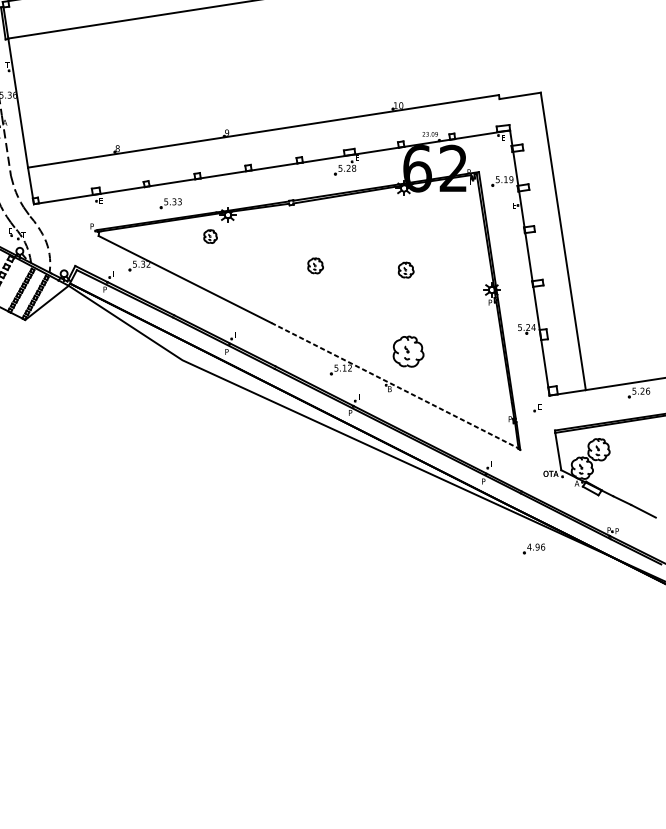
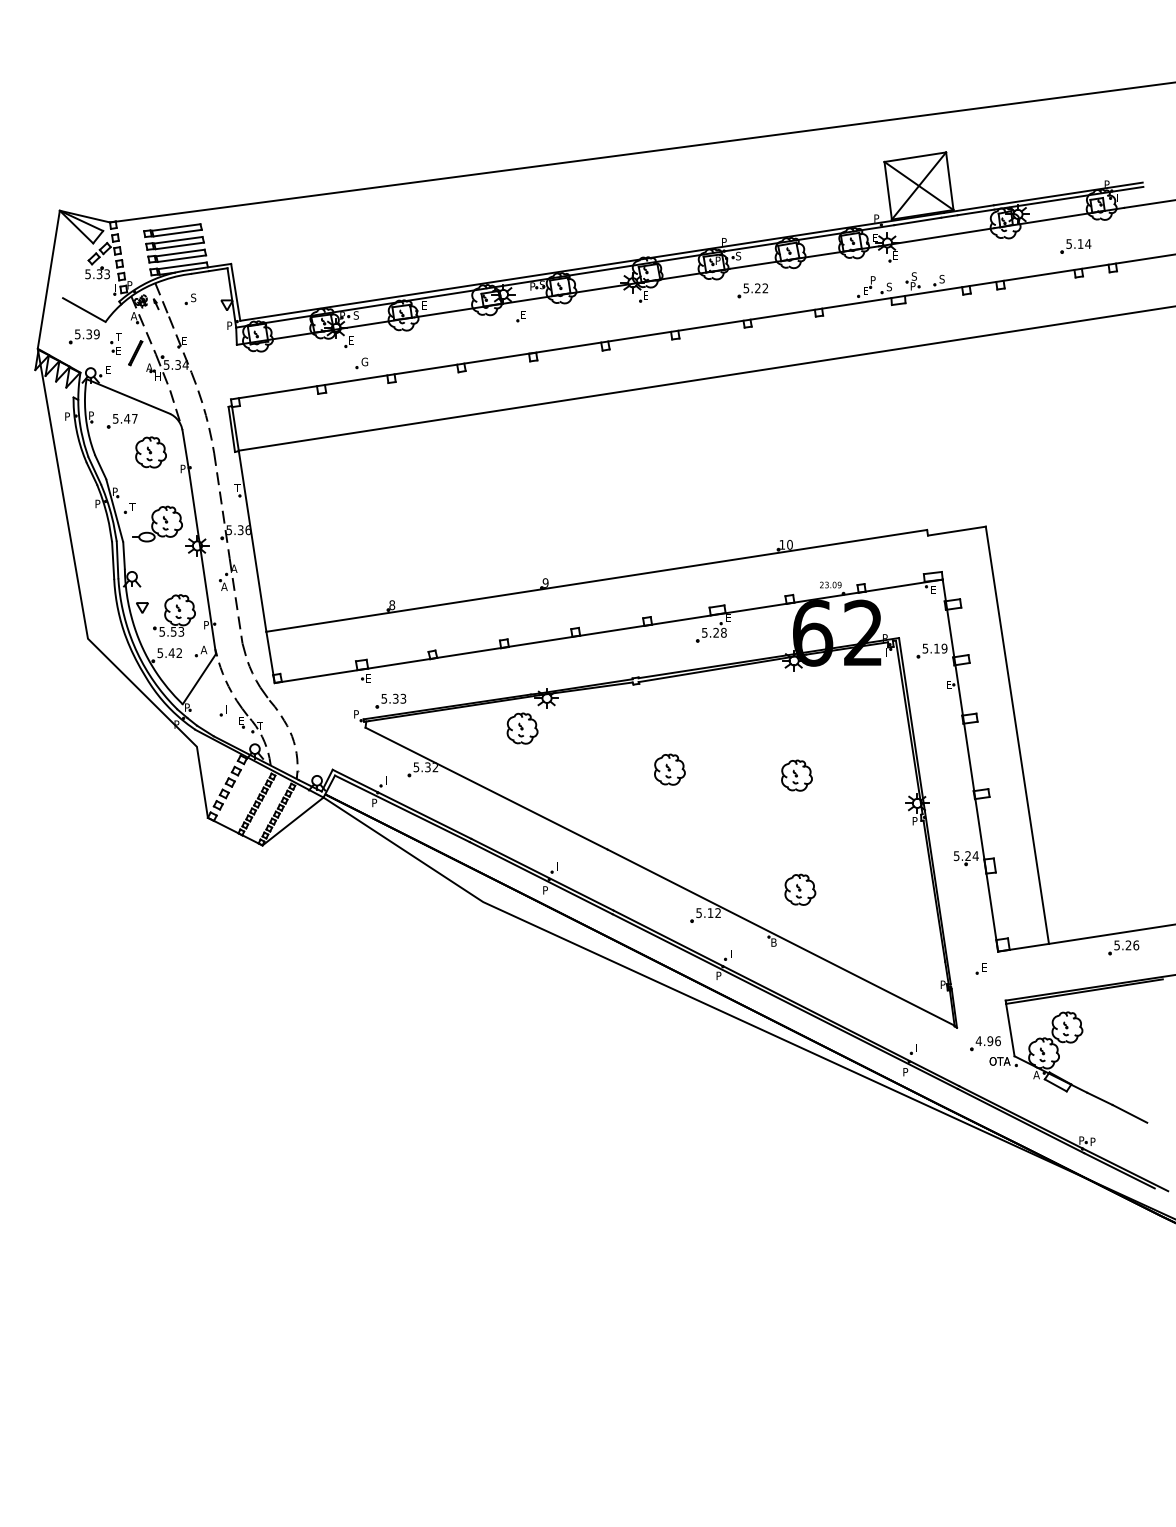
part: (170, 203) -> (390, 700), moved
part: (210, 236) -> (522, 728), size x1.67
part: (315, 265) -> (669, 769), size x1.43
part: (405, 270) -> (796, 775), size x1.43
part: (408, 351) -> (800, 889), size x0.71
line: (395, 385) -> (781, 937), dashed -> solid
part: (534, 548) -> (985, 1043), moved

